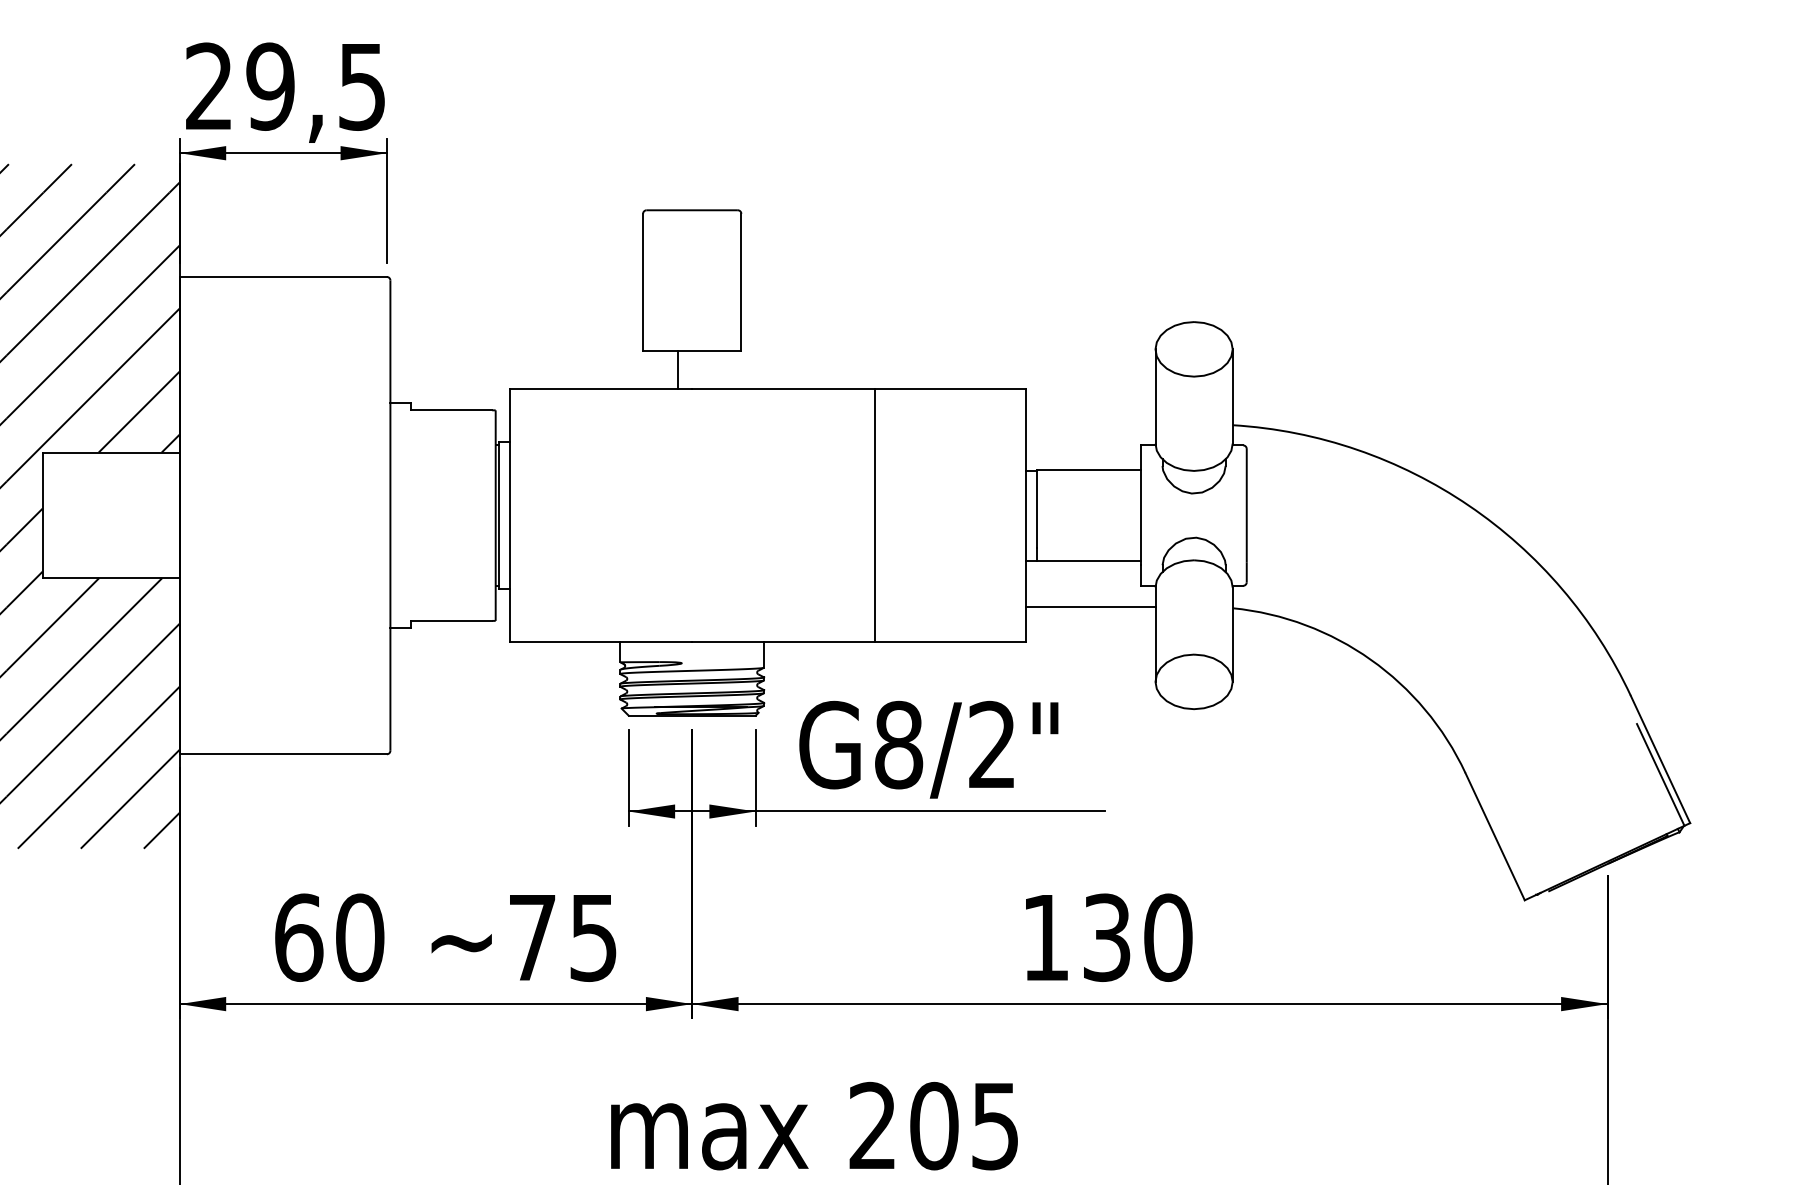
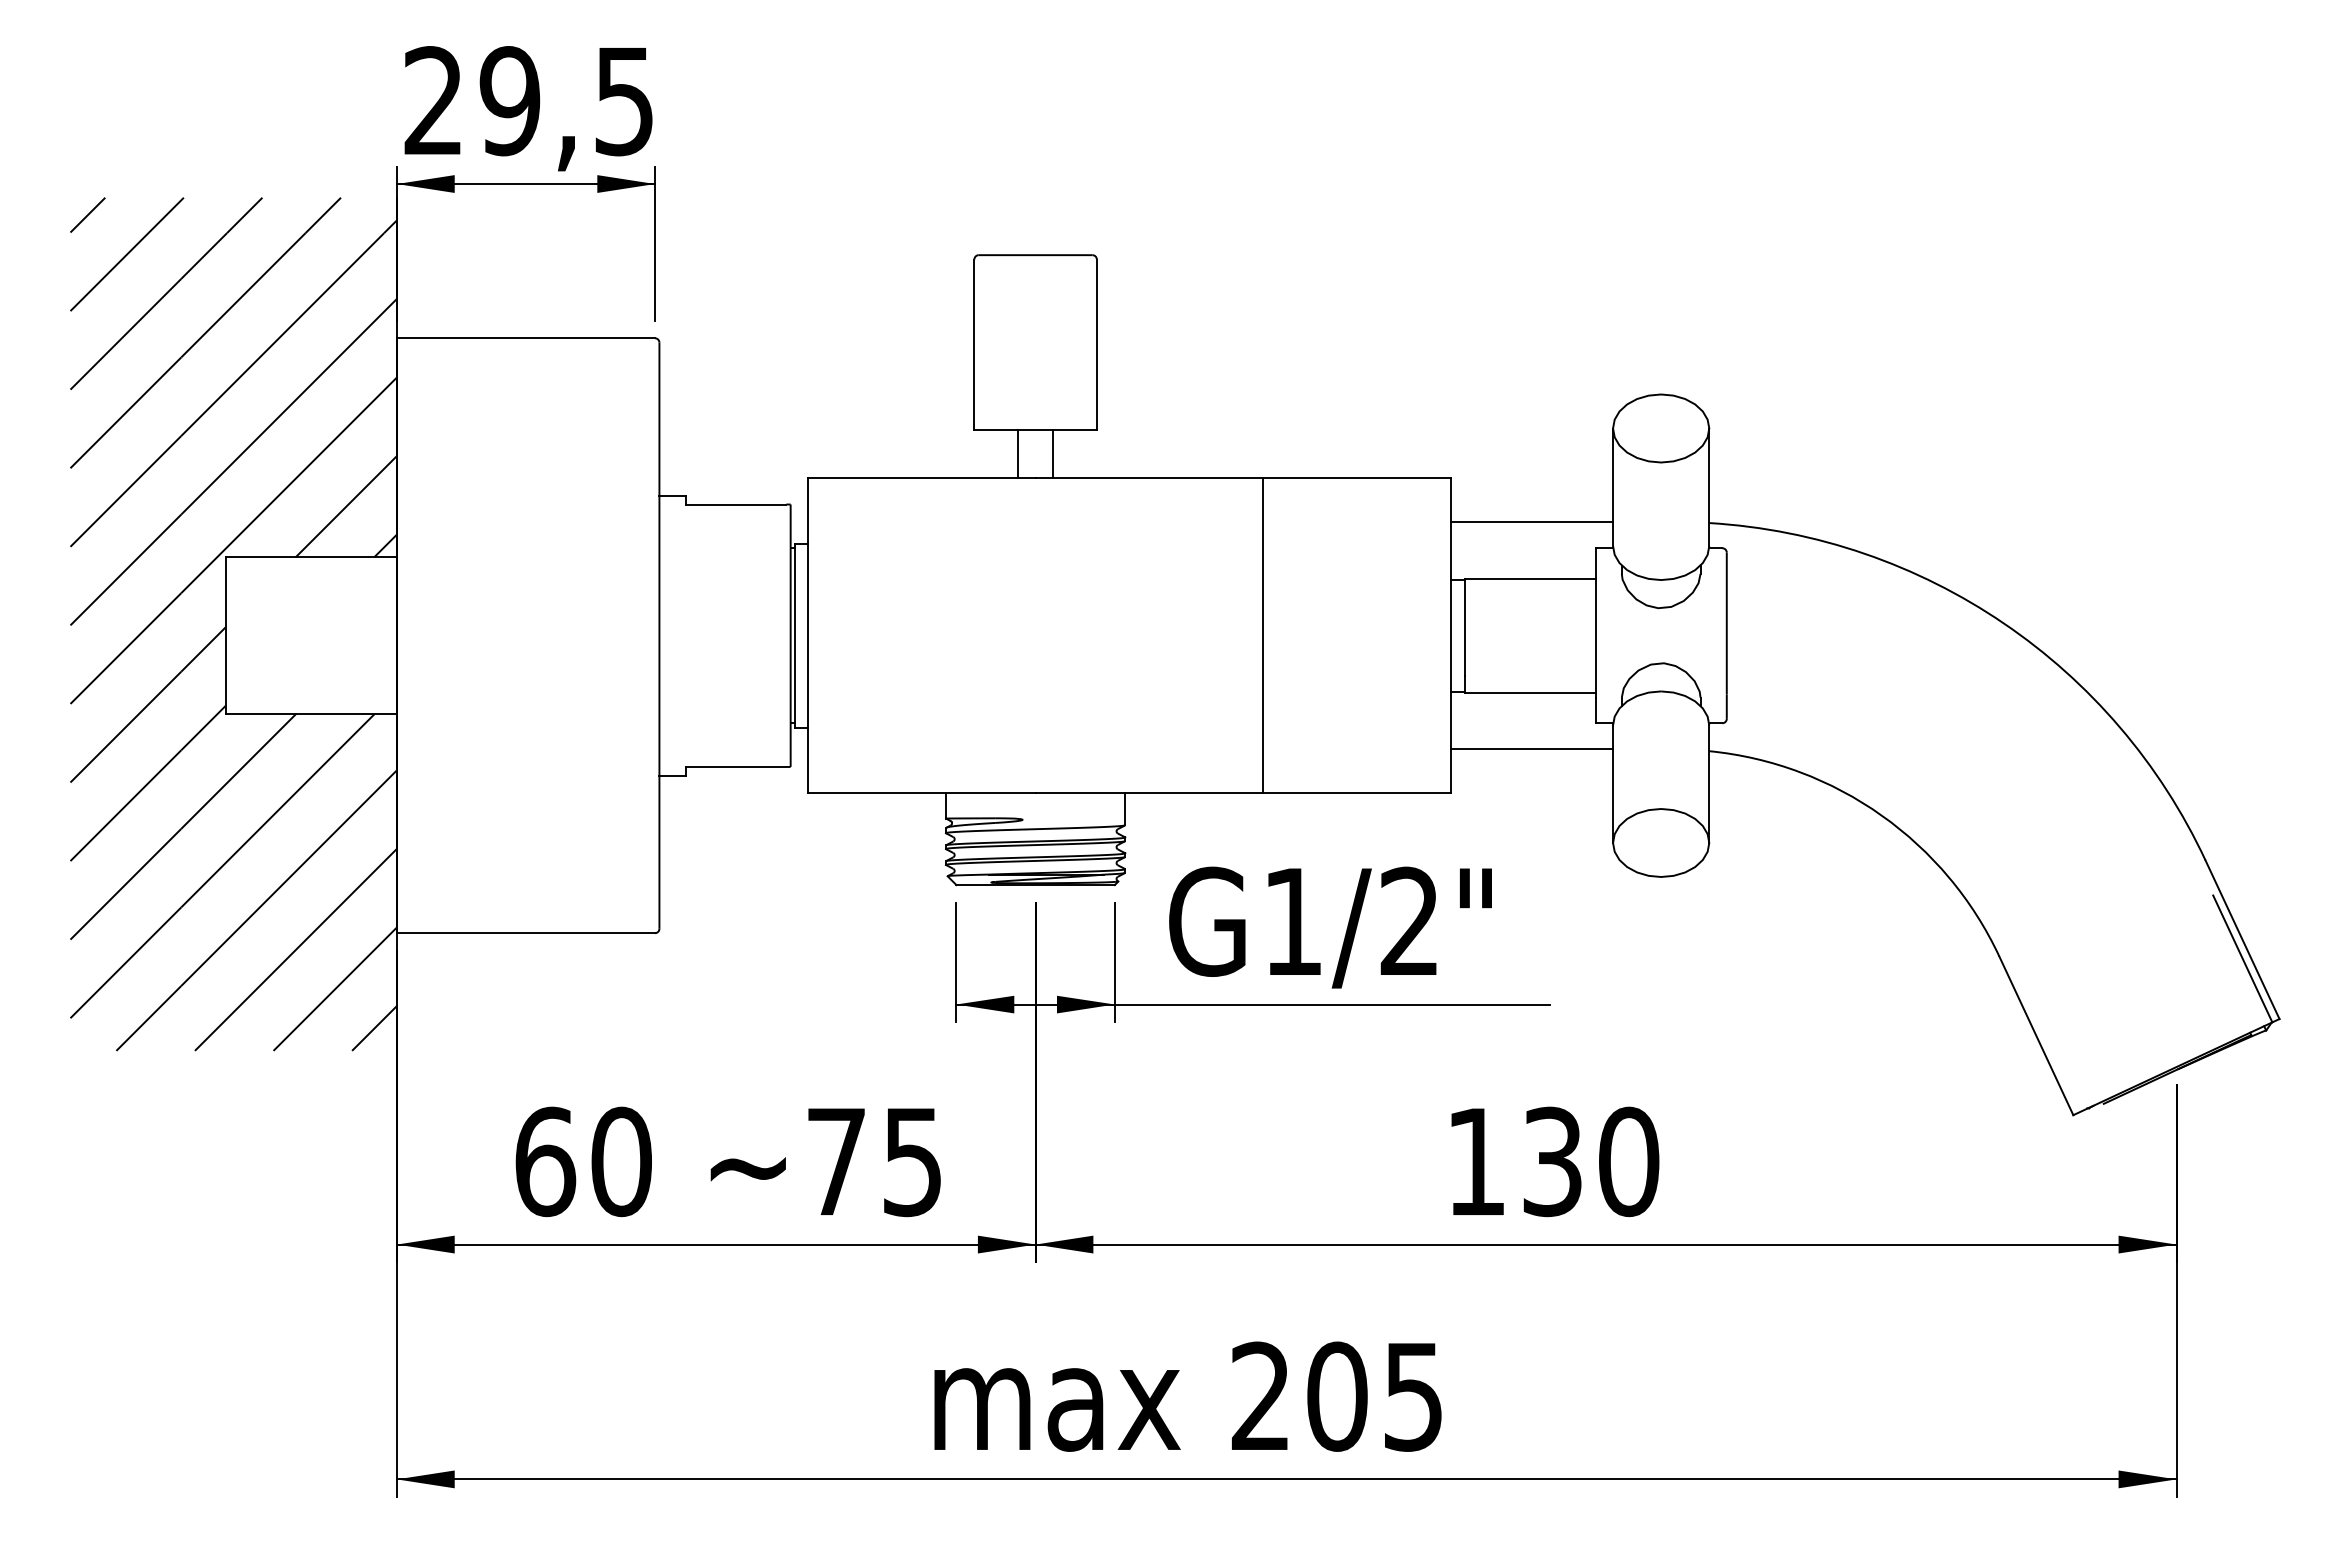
line: (706, 370) -> (1053, 454), added
line: (1090, 424) -> (1532, 522), added
text: (899, 744) -> (1293, 921), G8/2" -> G1/2"

